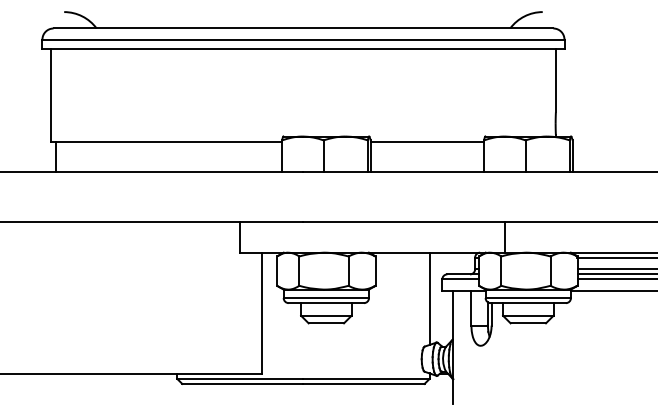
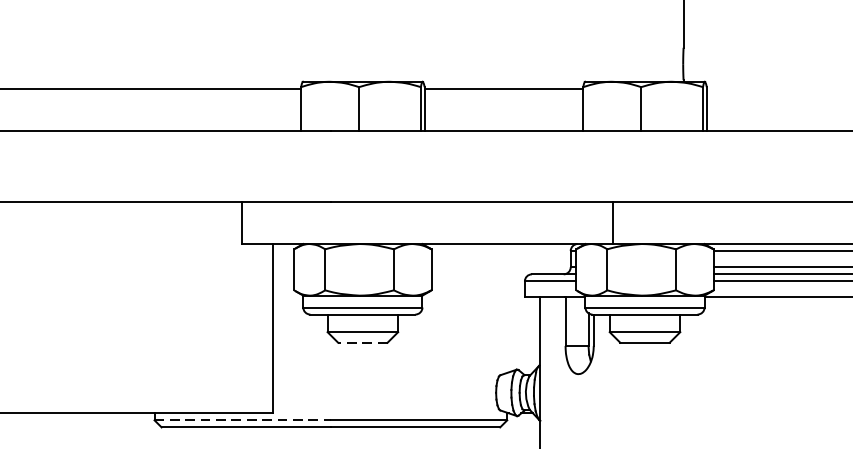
line: (429, 298) -> (506, 308), removed
line: (326, 323) -> (363, 342), solid -> dashed
line: (240, 378) -> (242, 419), solid -> dashed

